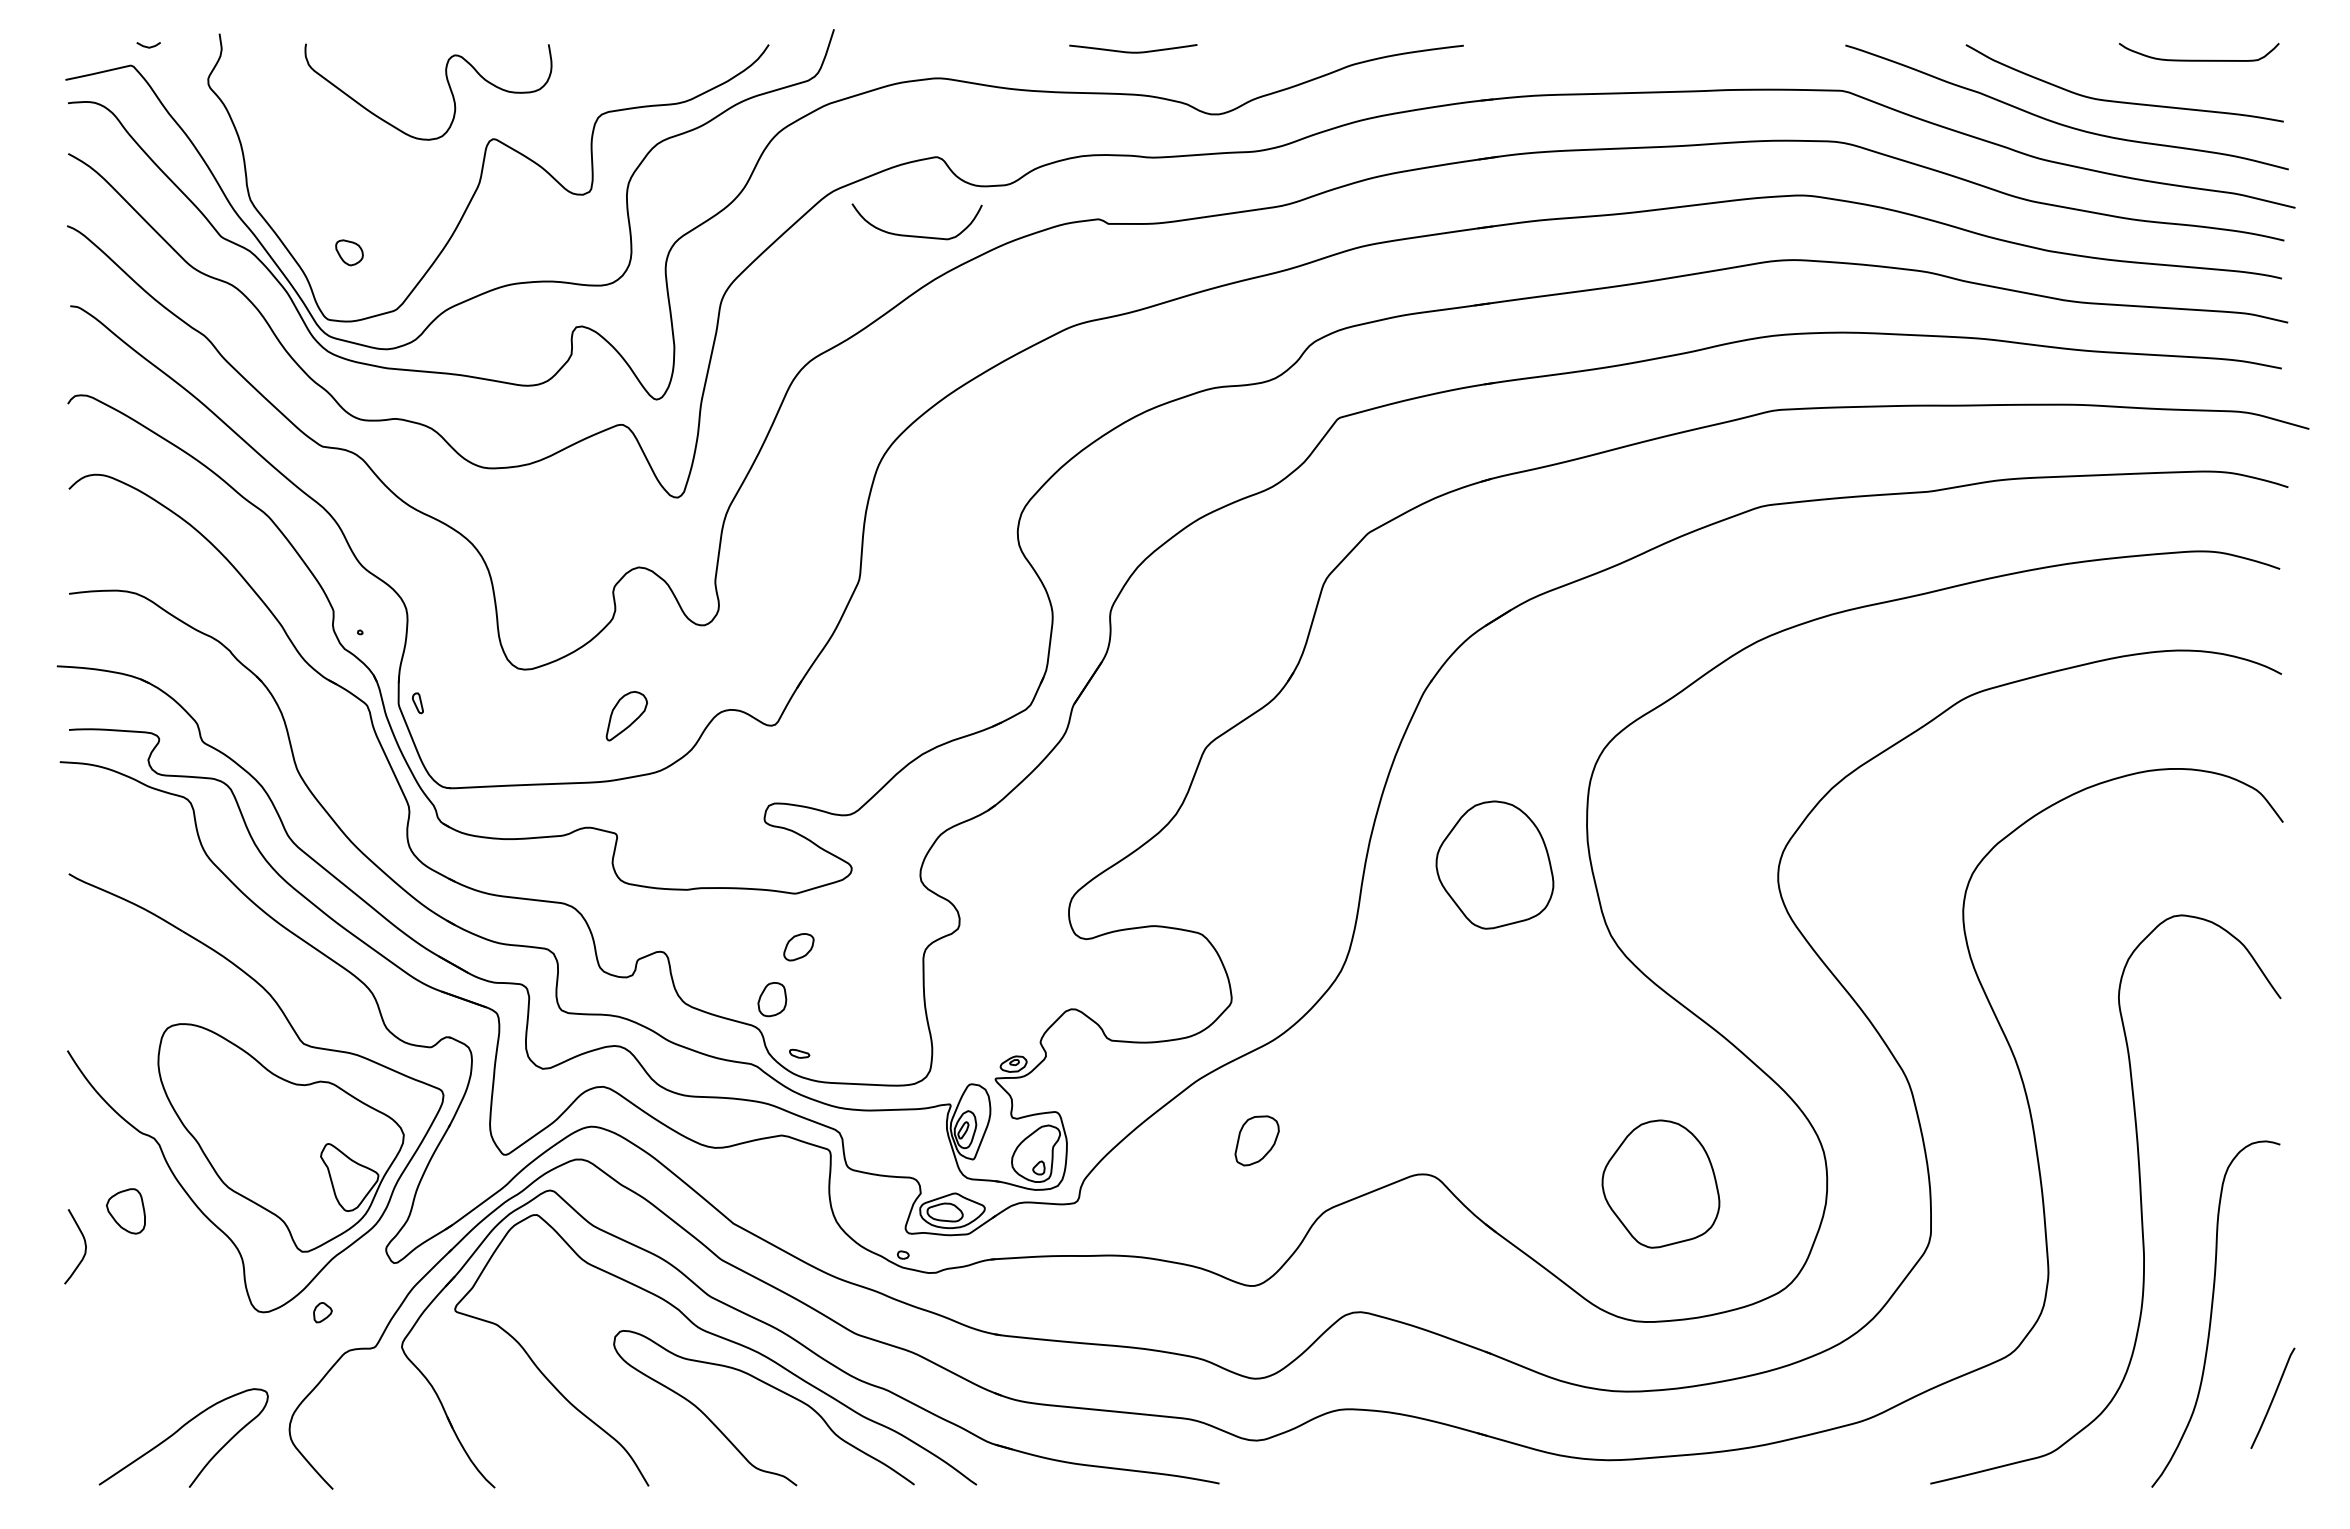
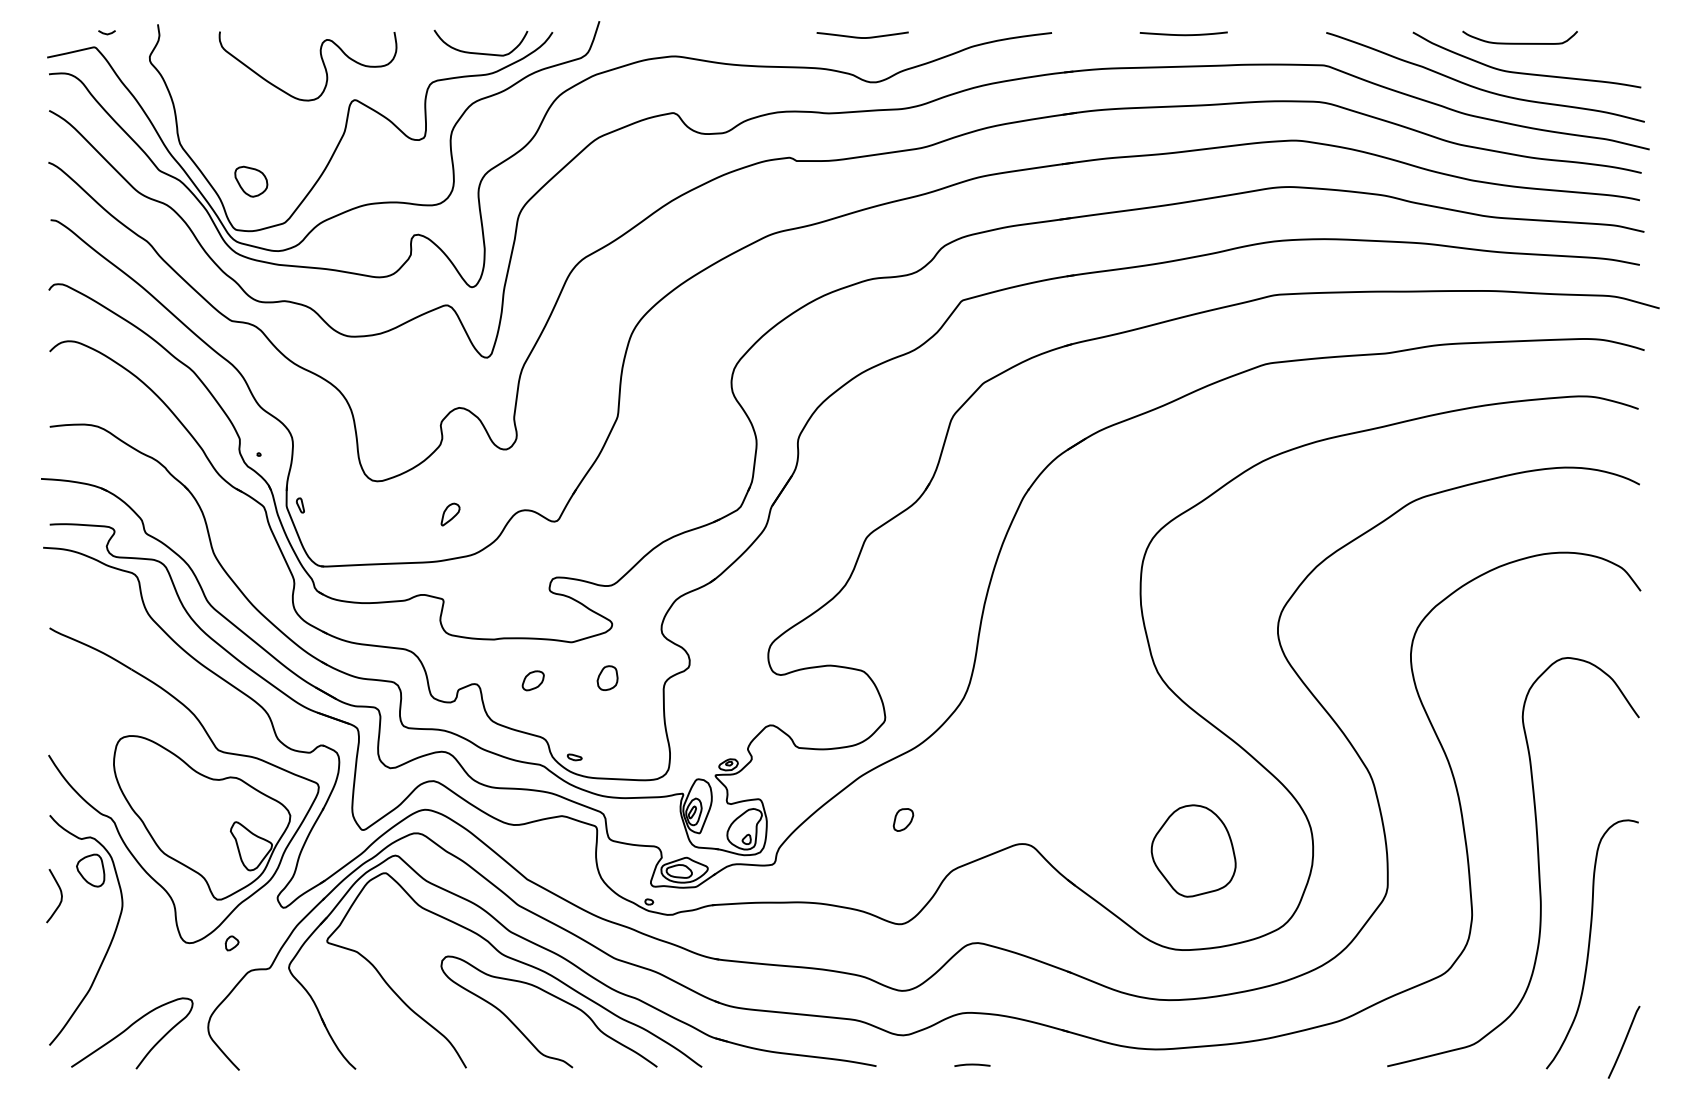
curve: (1647, 47) -> (1184, 34), added
curve: (1133, 51) -> (862, 37), moved
curve: (2198, 59) -> (1519, 42), moved
curve: (916, 235) -> (480, 52), moved
part: (349, 252) -> (251, 181), size x1.67
part: (626, 715) -> (450, 514), size x0.62
part: (1494, 864) -> (1074, 621), removed
part: (798, 947) -> (532, 681), moved
part: (772, 999) -> (607, 678), moved
part: (1256, 1140) -> (903, 819), size x0.62
curve: (154, 1308) -> (111, 940), added
line: (2272, 1397) -> (1623, 1041), moved
curve: (1353, 1482) -> (972, 1065), added

